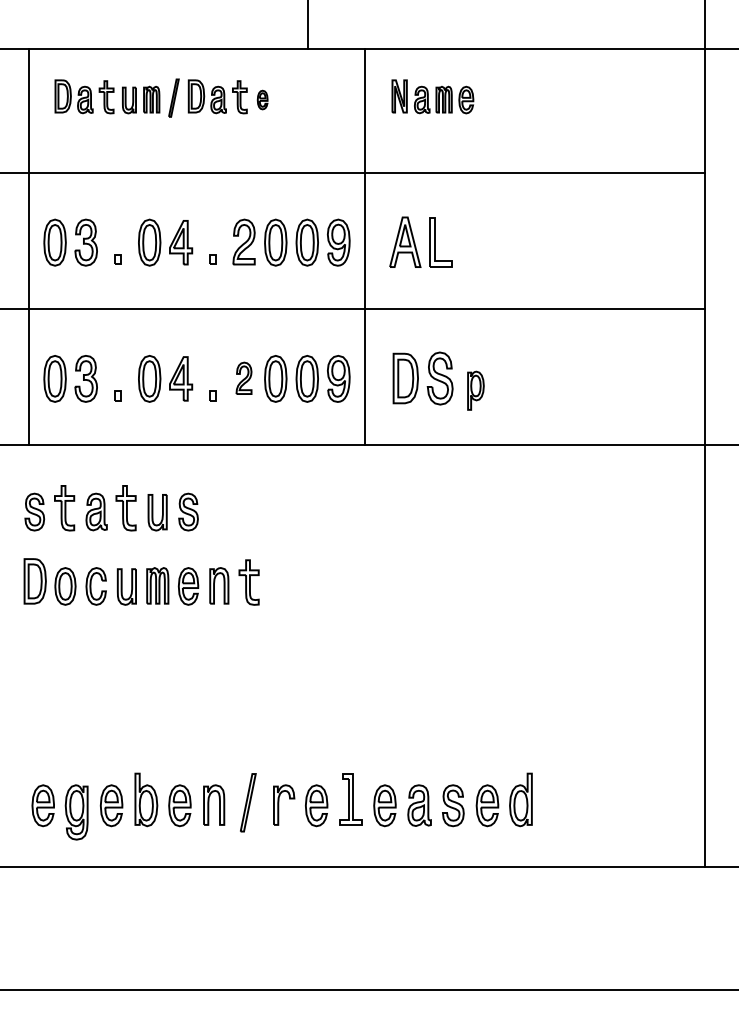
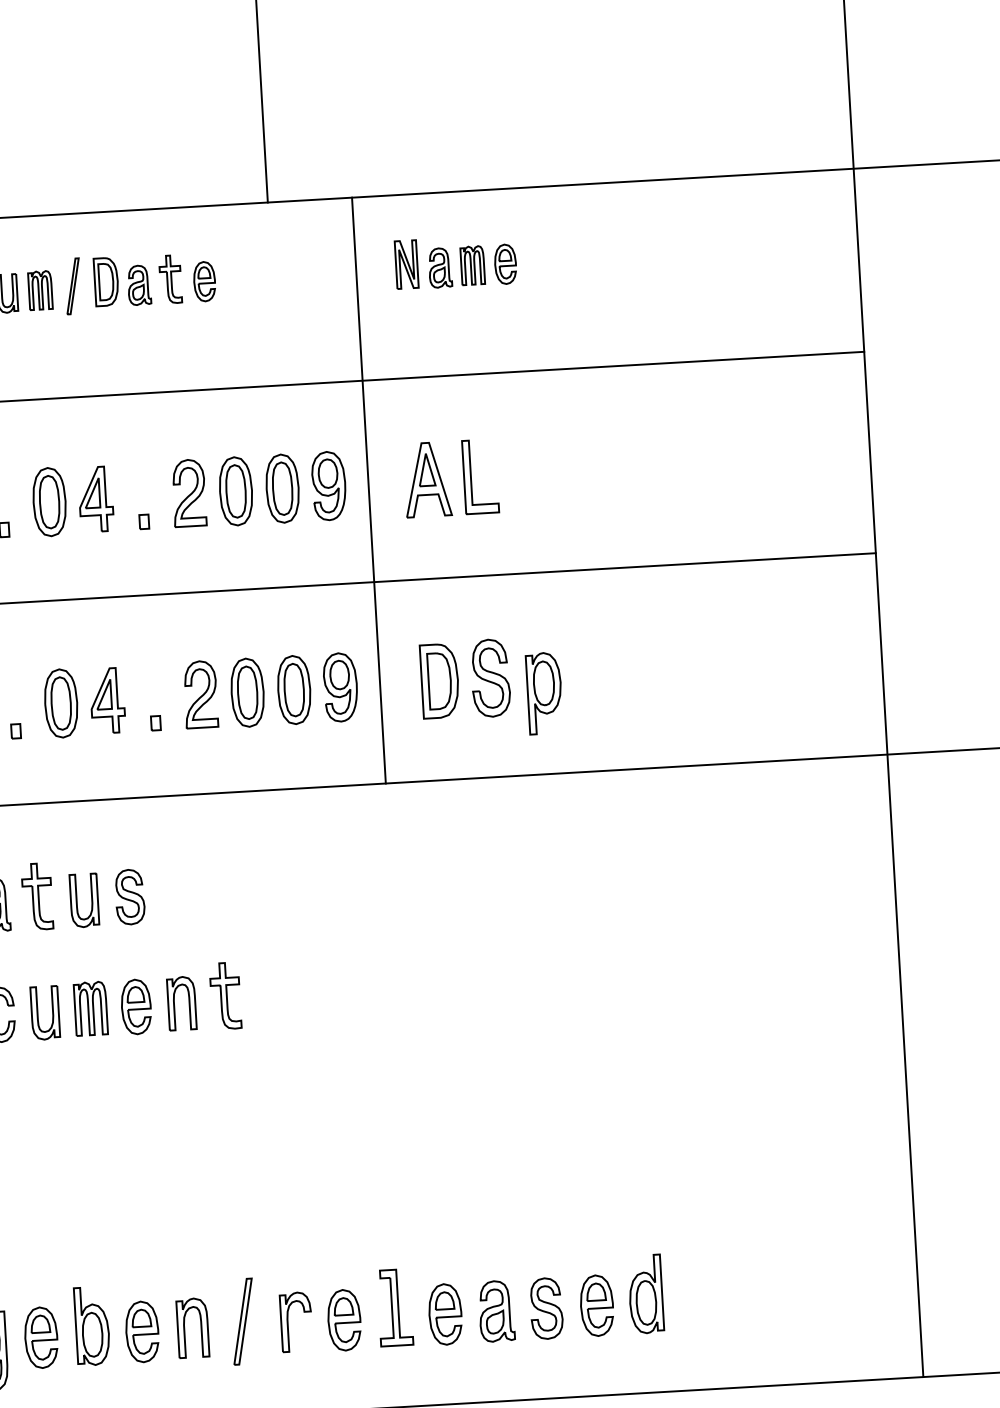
part: (262, 99) -> (204, 280), size x1.43
part: (243, 378) -> (199, 694), size x1.43
part: (475, 390) -> (543, 692), size x1.43

